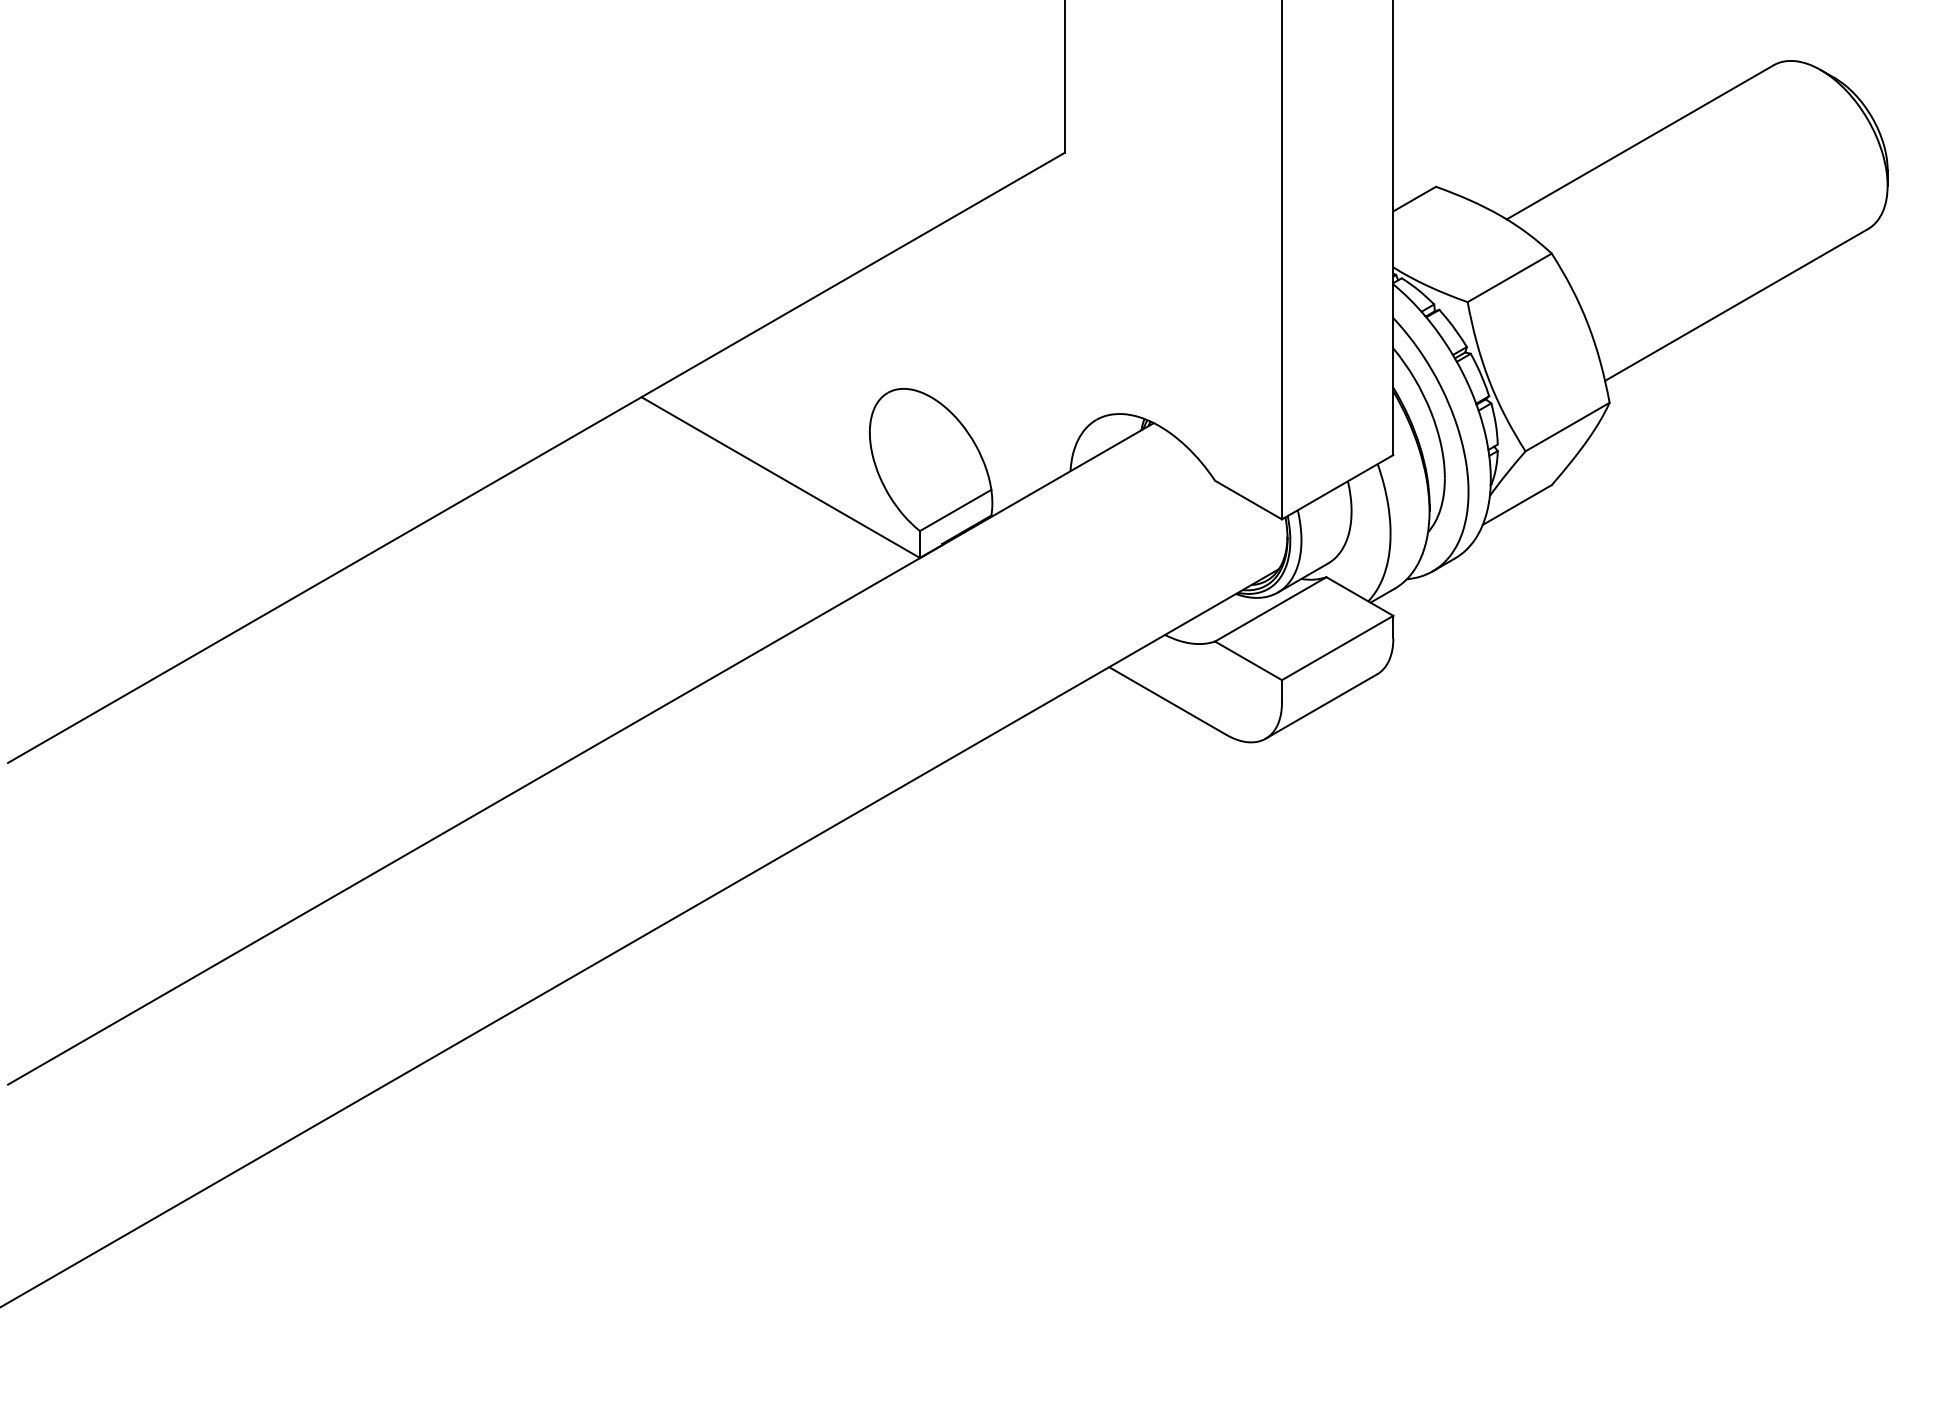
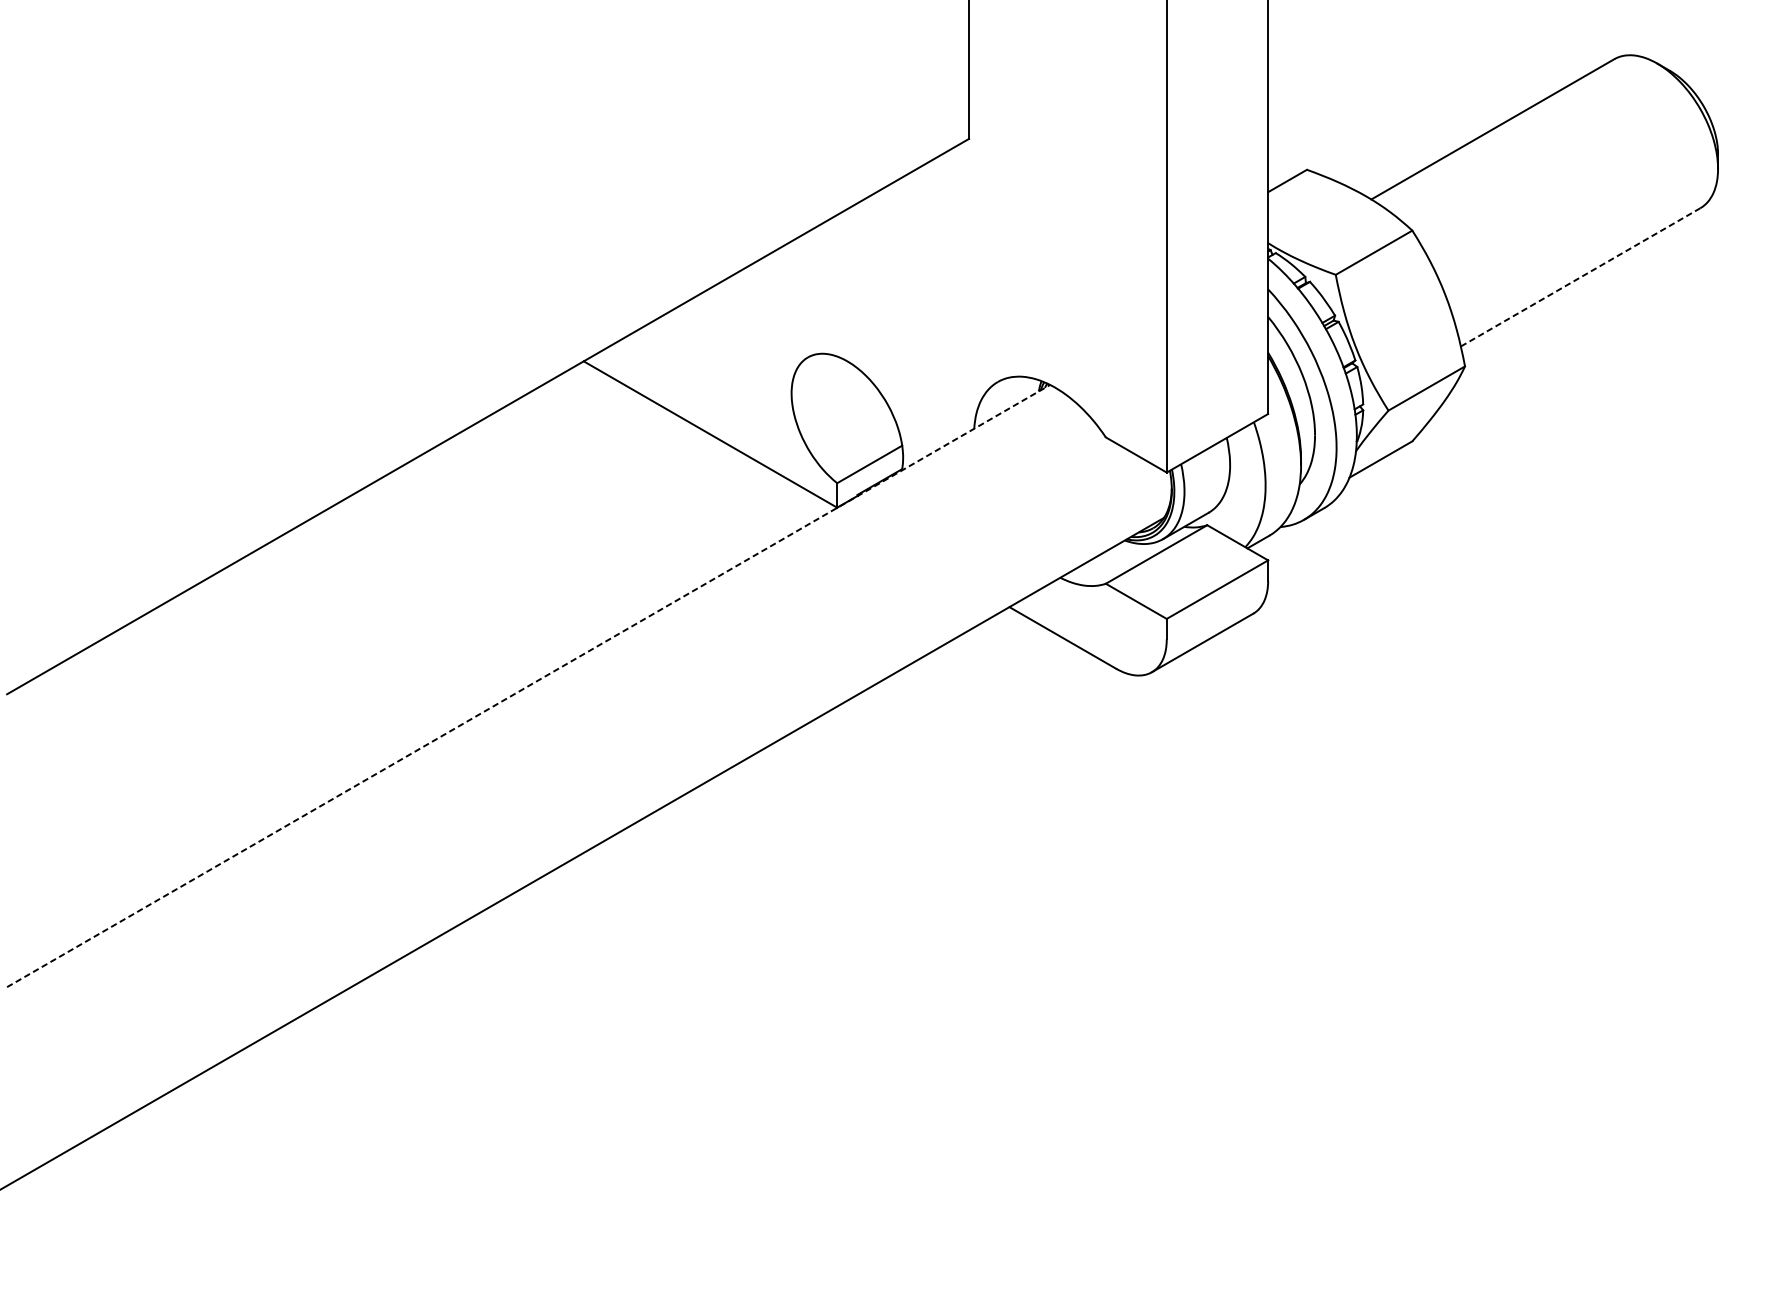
line: (1736, 304) -> (1580, 276), solid -> dashed
line: (580, 753) -> (528, 685), solid -> dashed

